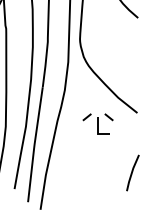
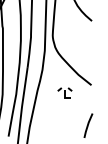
part: (97, 123) -> (64, 92), size x0.7

